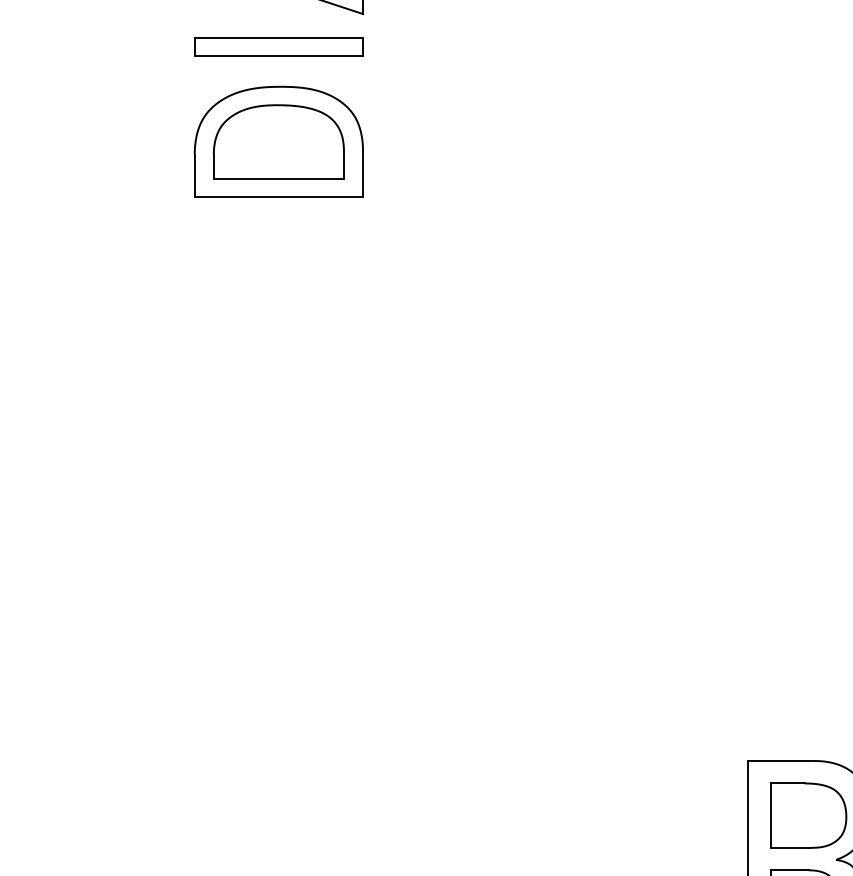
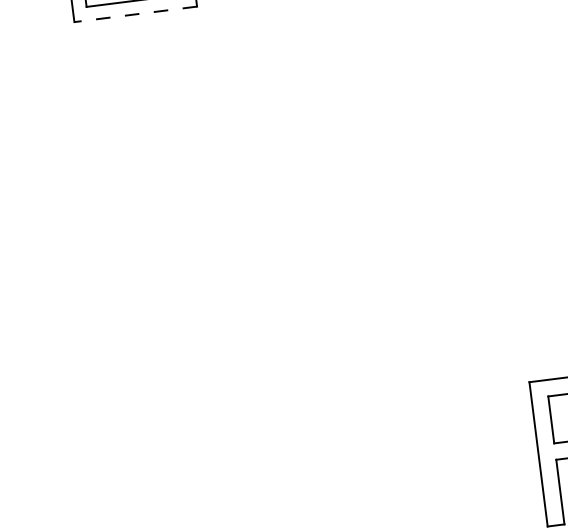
line: (278, 197) -> (135, 14), solid -> dashed

